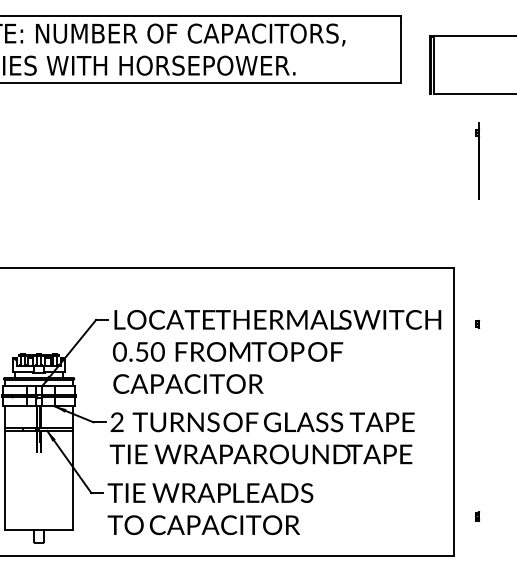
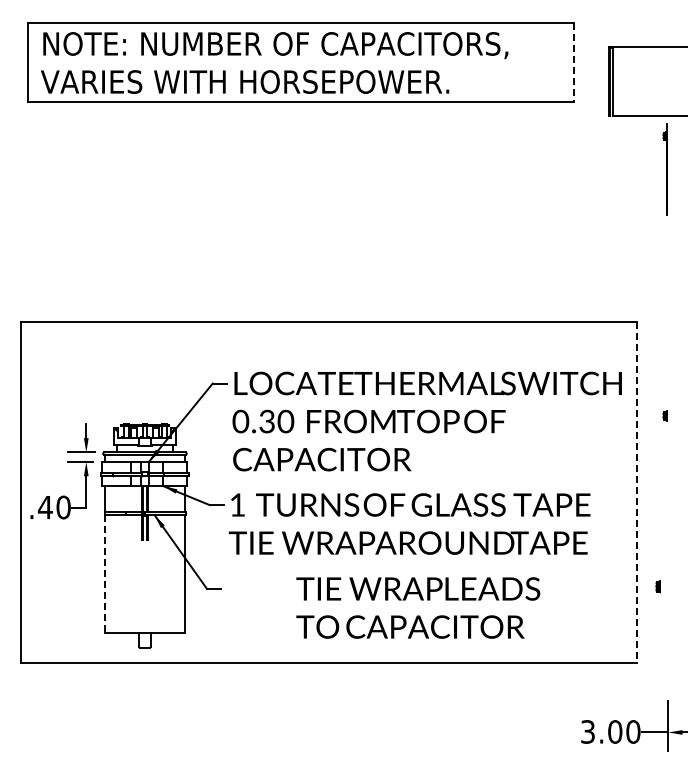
line: (401, 49) -> (574, 62), solid -> dashed
part: (477, 161) -> (664, 169), moved
part: (477, 324) -> (664, 415), moved
text: (141, 351) -> (266, 421), 0.50 -> 0.30
line: (453, 412) -> (636, 493), solid -> dashed
text: (117, 421) -> (237, 504), 2 -> 1
line: (4, 480) -> (104, 573), solid -> dashed
text: (210, 508) -> (418, 607), moved
part: (477, 516) -> (657, 586), moved

